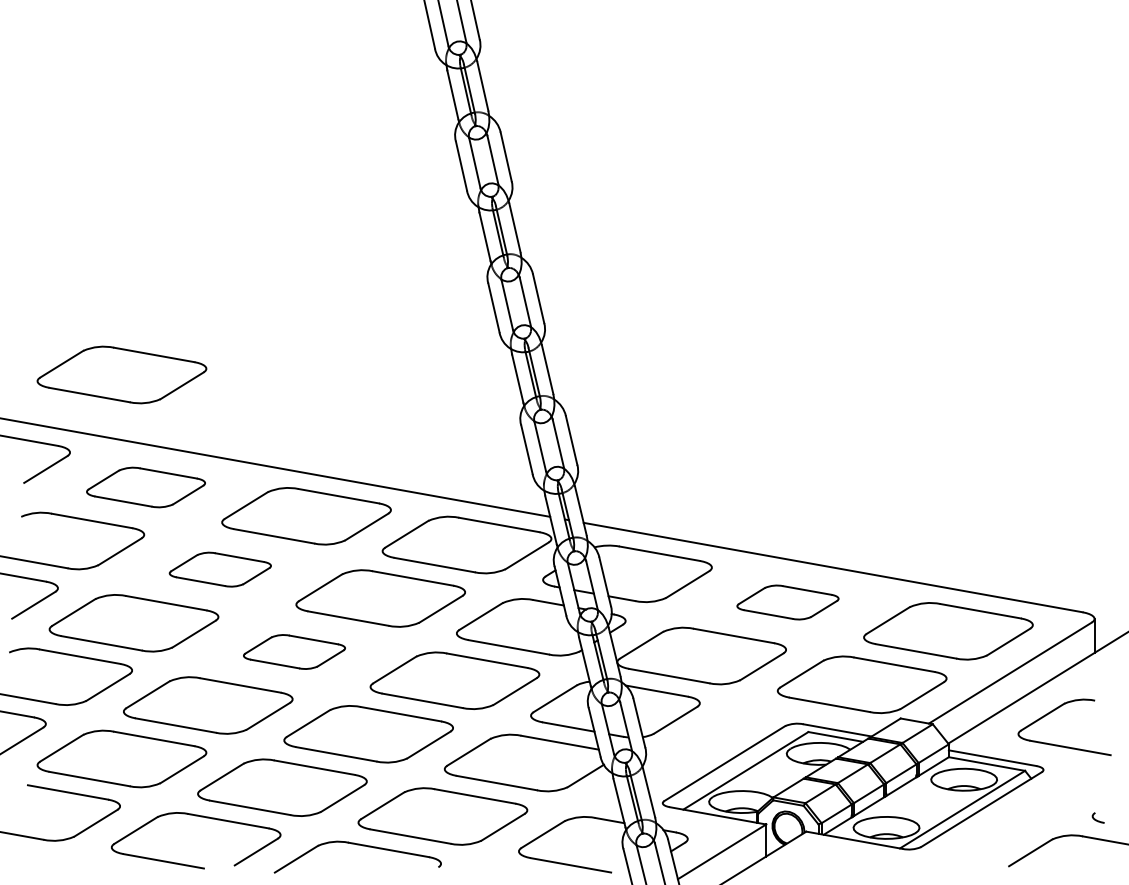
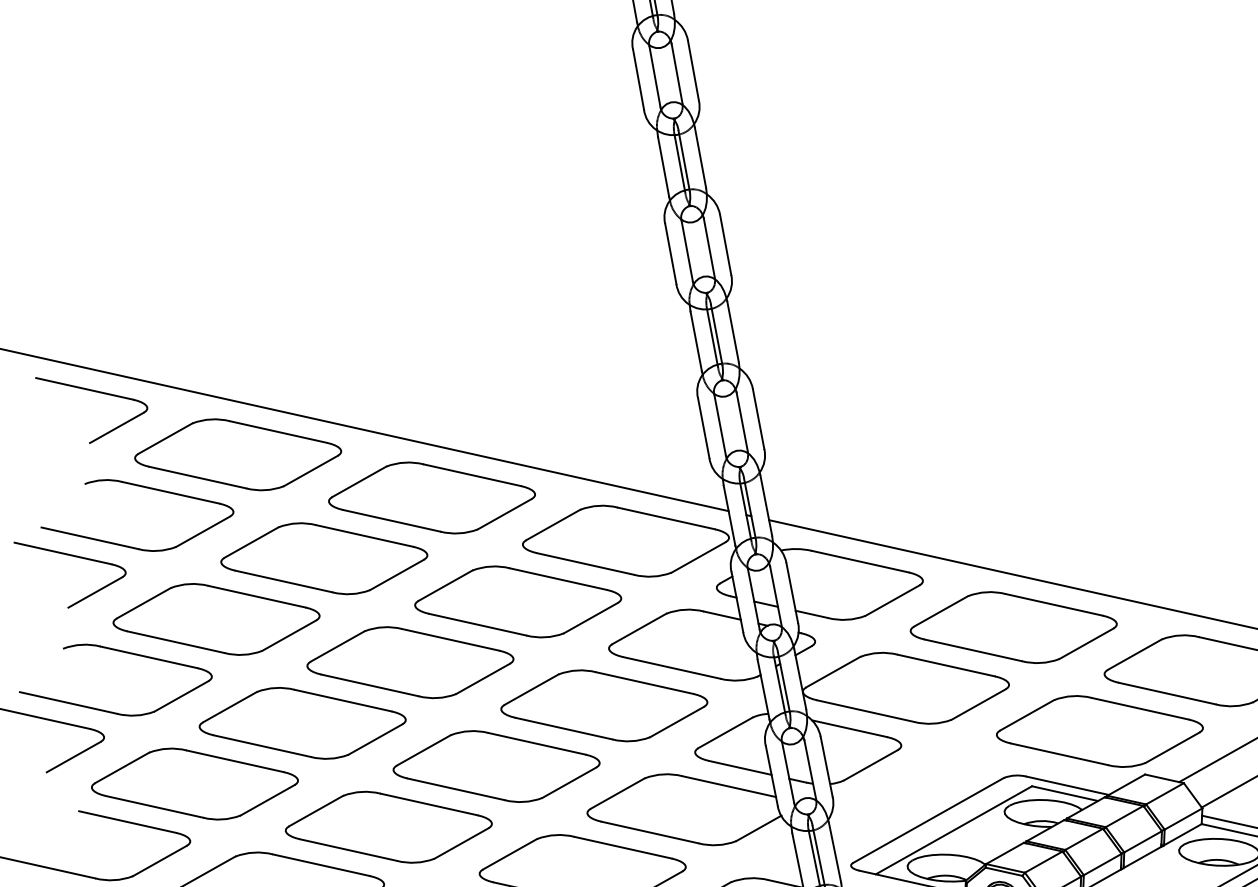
part: (121, 374) -> (213, 315), removed
part: (145, 487) -> (237, 454), size x1.43
part: (220, 569) -> (324, 558), size x1.67
part: (787, 602) -> (1013, 627), size x1.67
part: (294, 651) -> (410, 662), size x1.67

